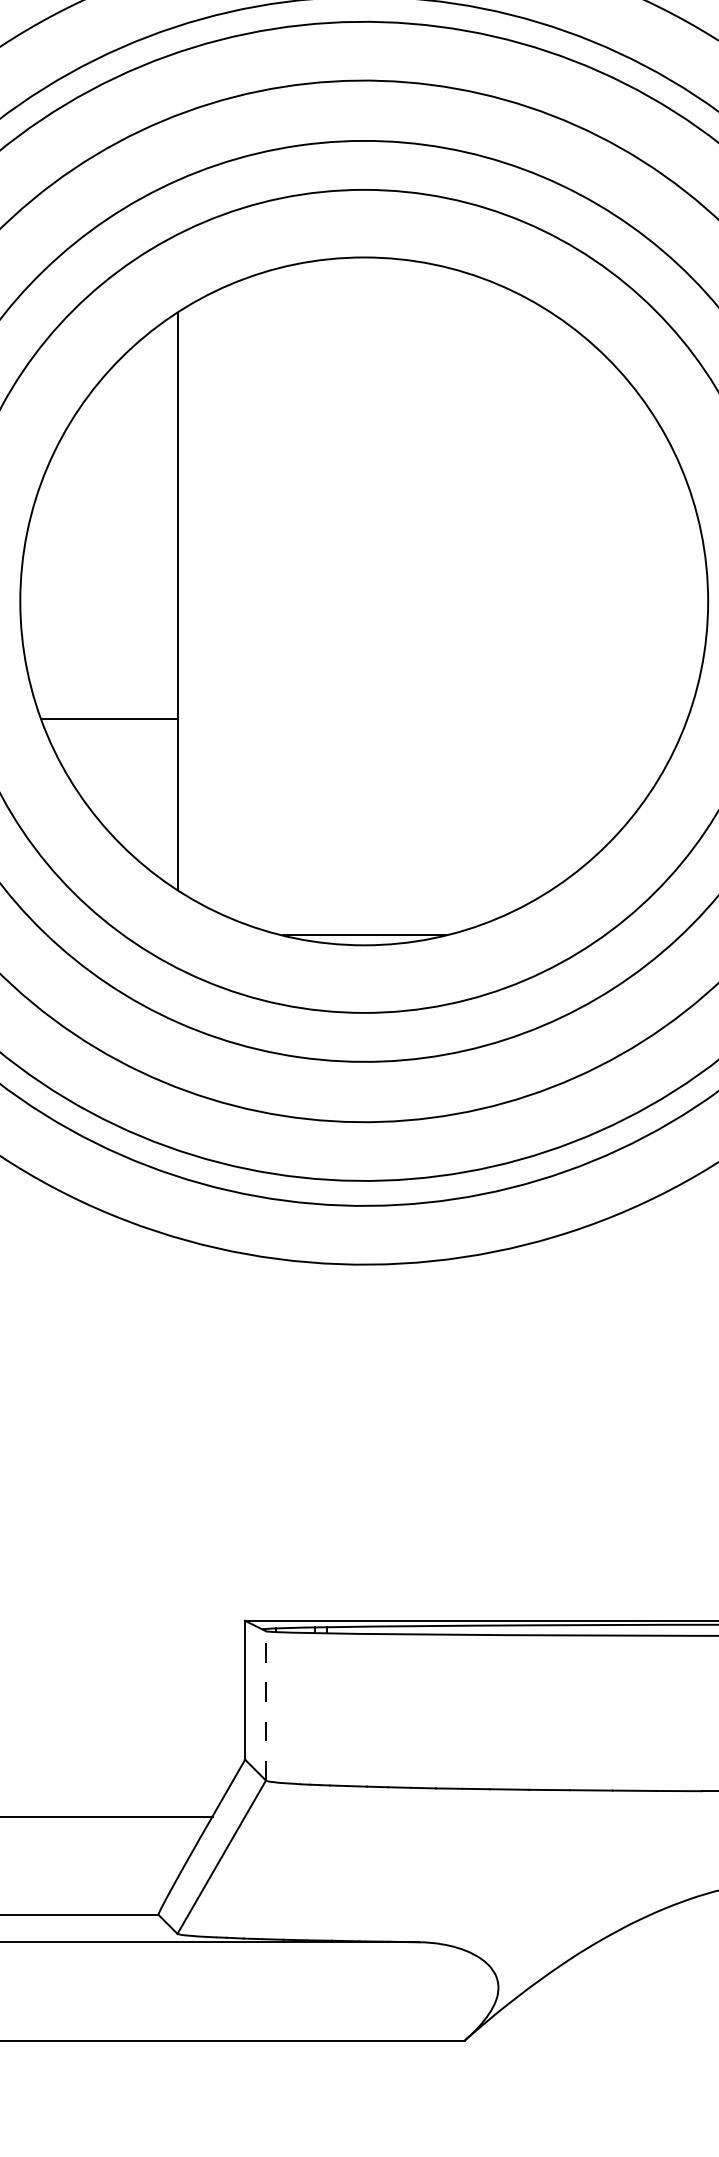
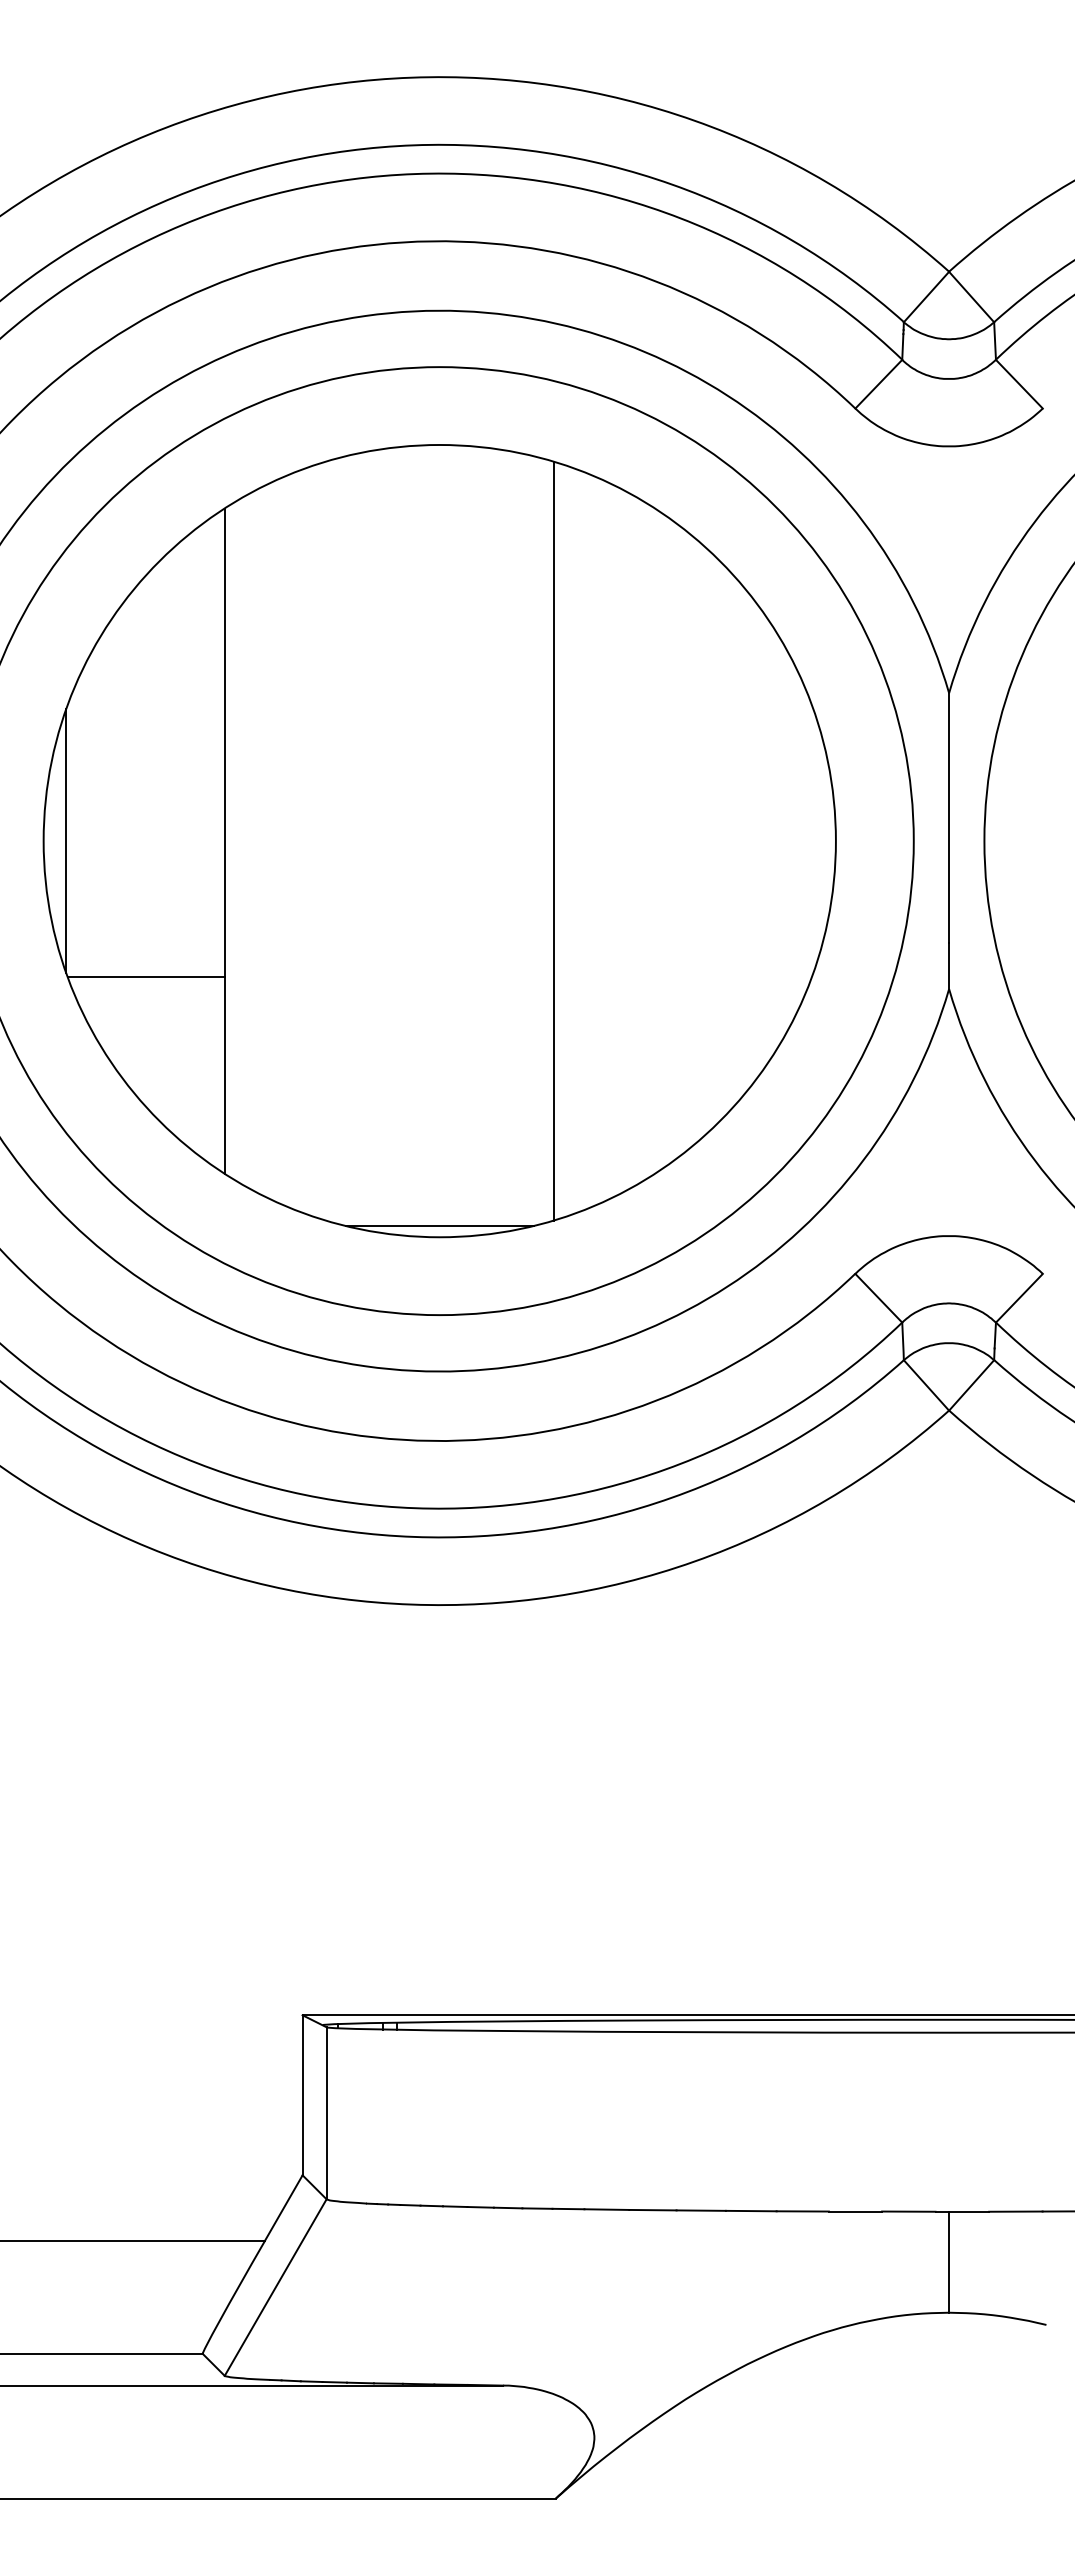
line: (462, 600) -> (553, 840), added
line: (40, 601) -> (66, 841), added
line: (265, 1705) -> (326, 2112), dashed -> solid

